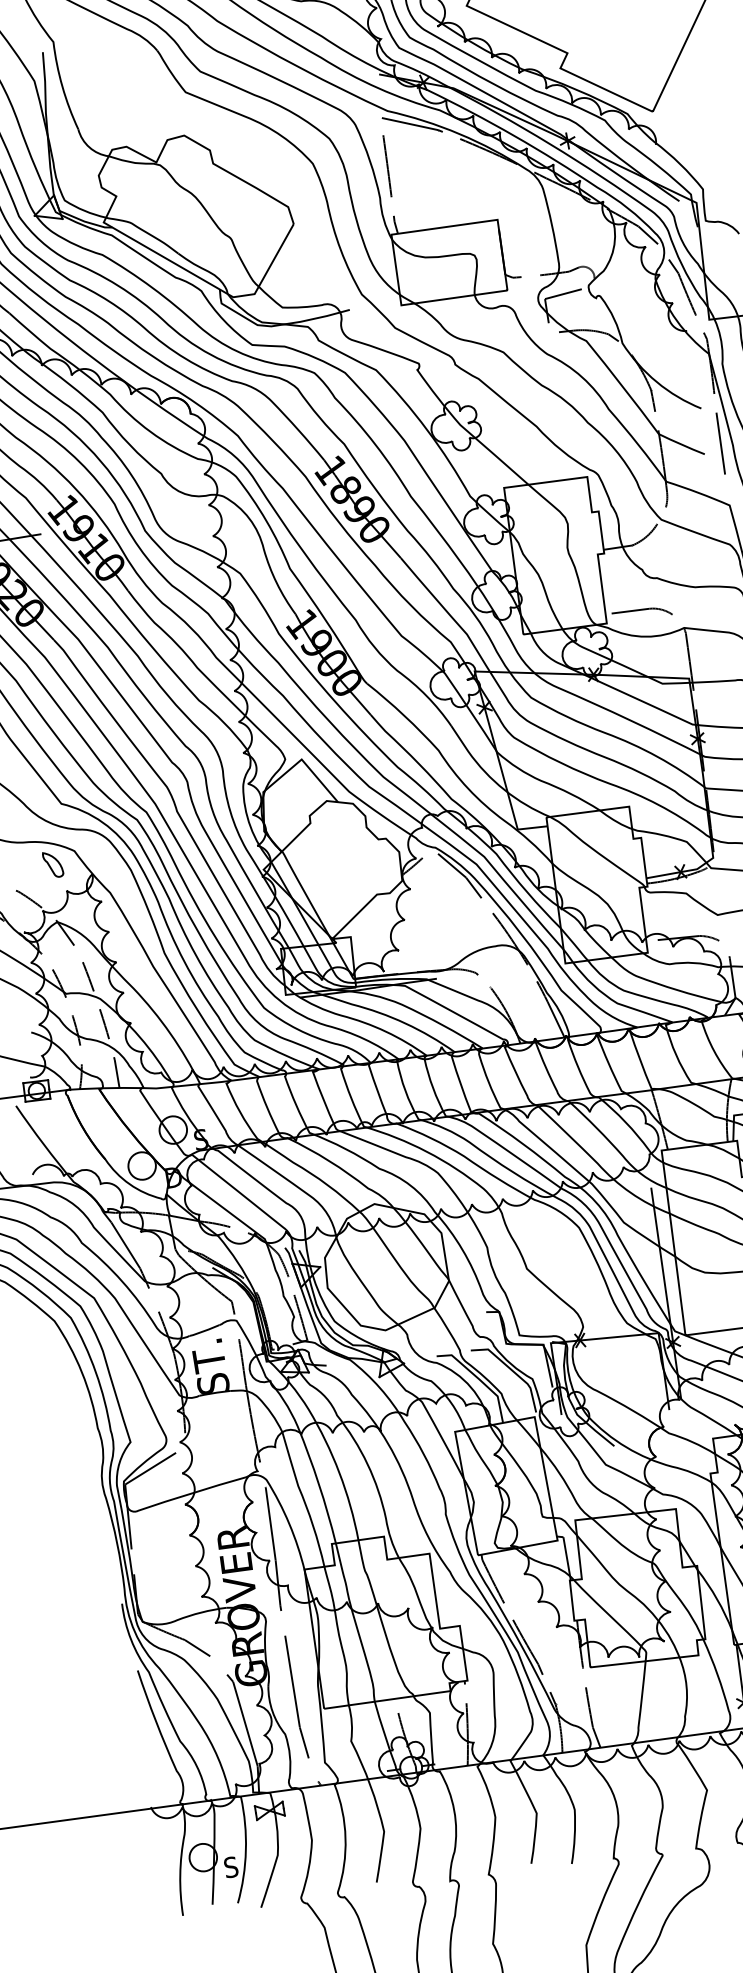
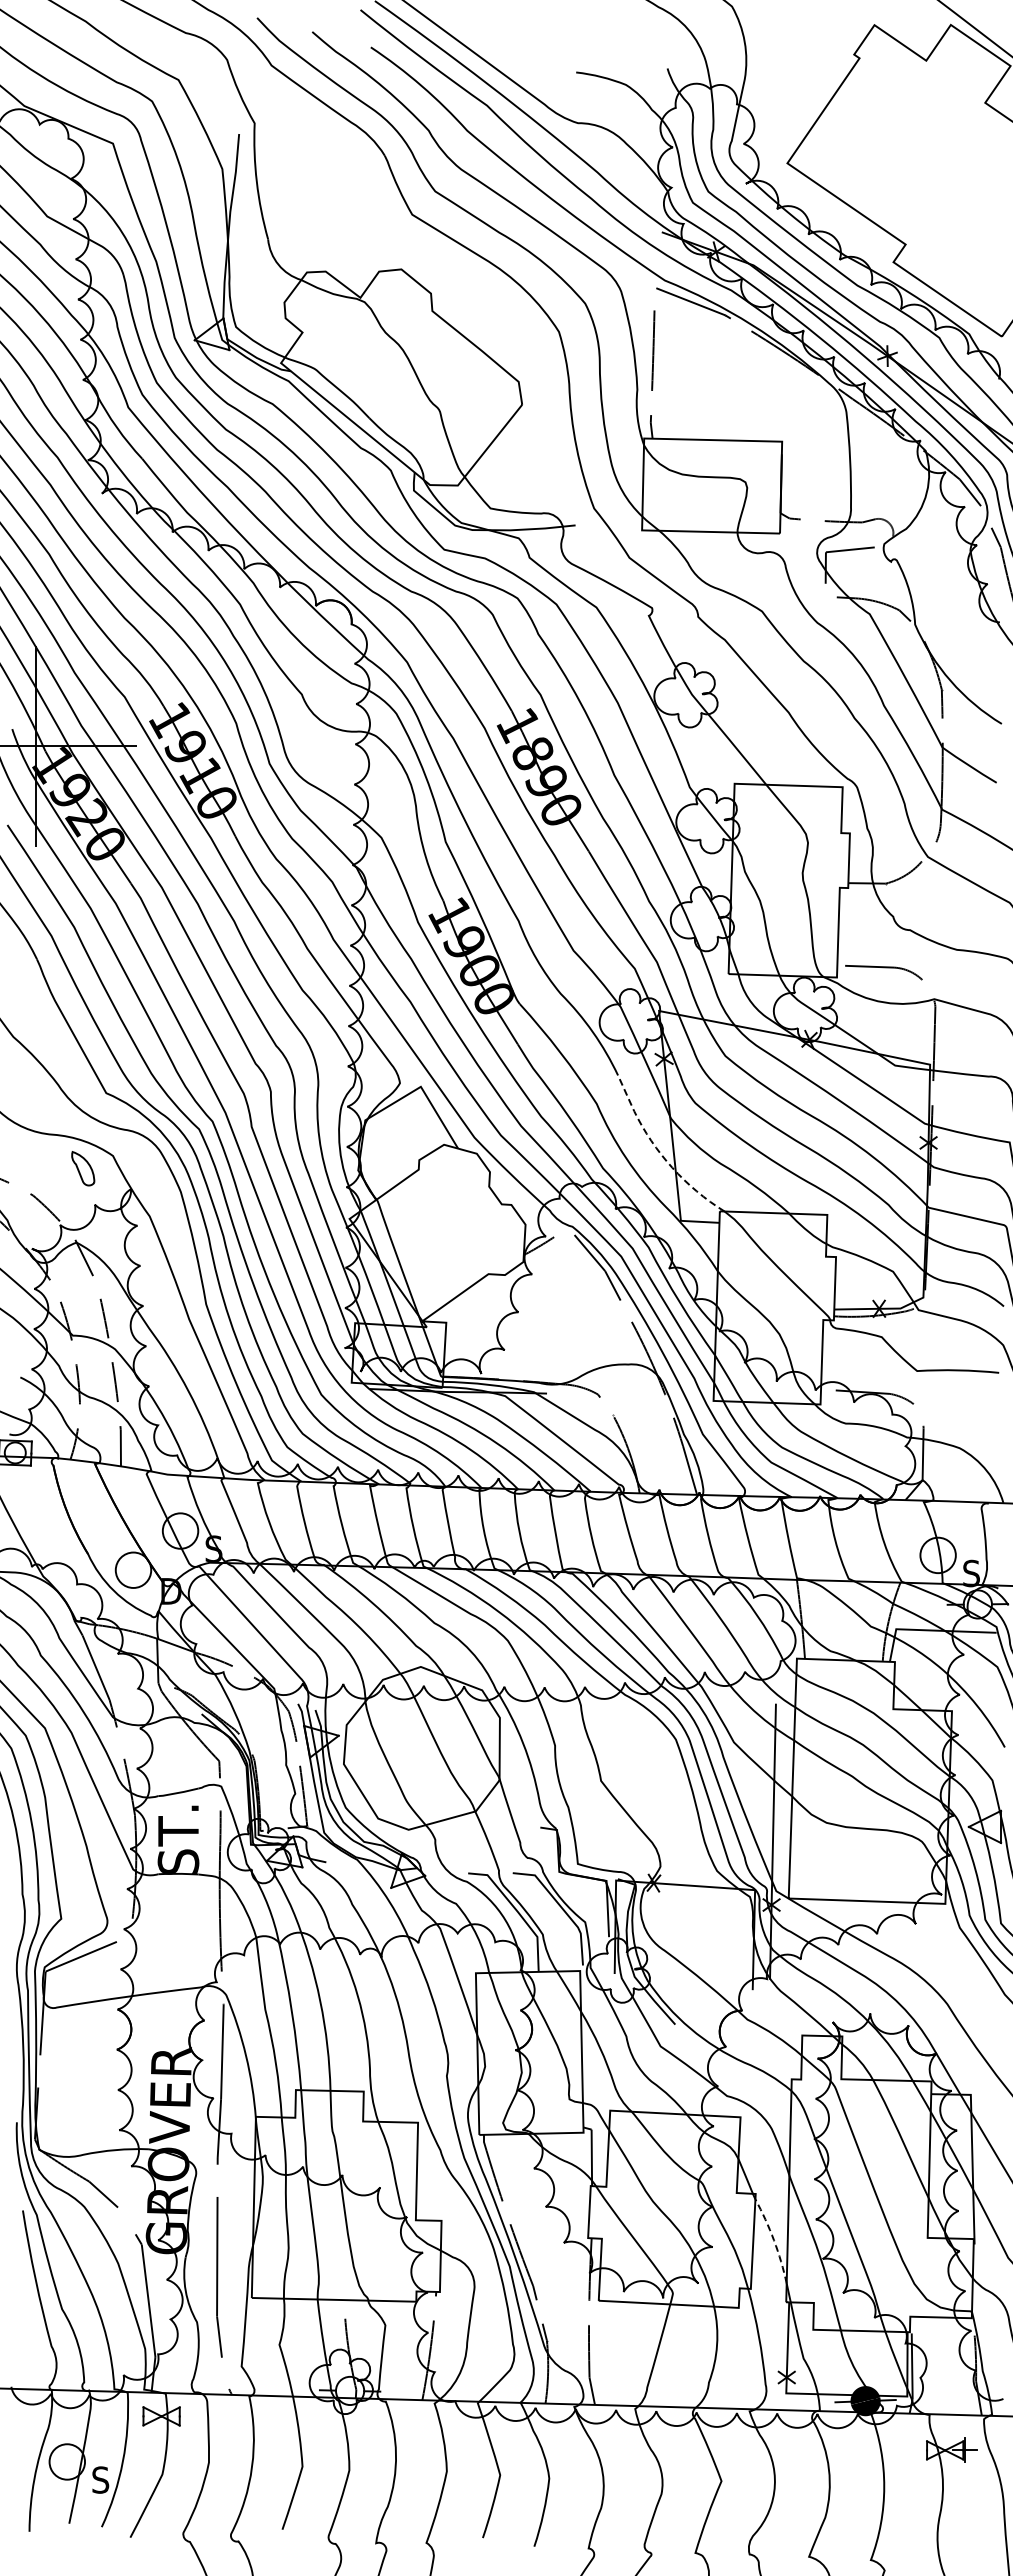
line: (493, 780) -> (660, 1153), solid -> dashed
line: (717, 1599) -> (774, 2240), solid -> dashed

